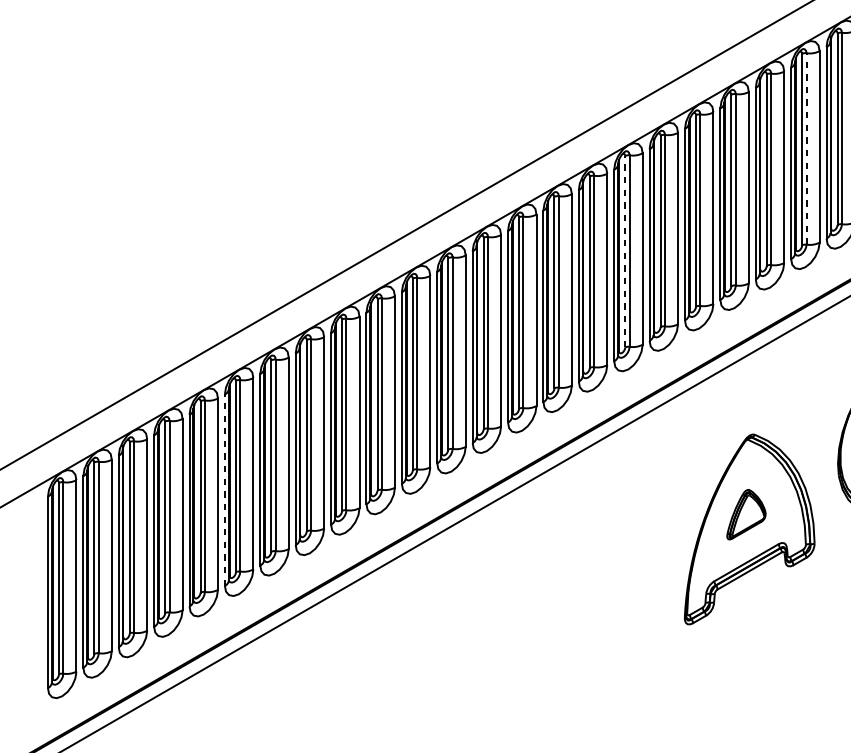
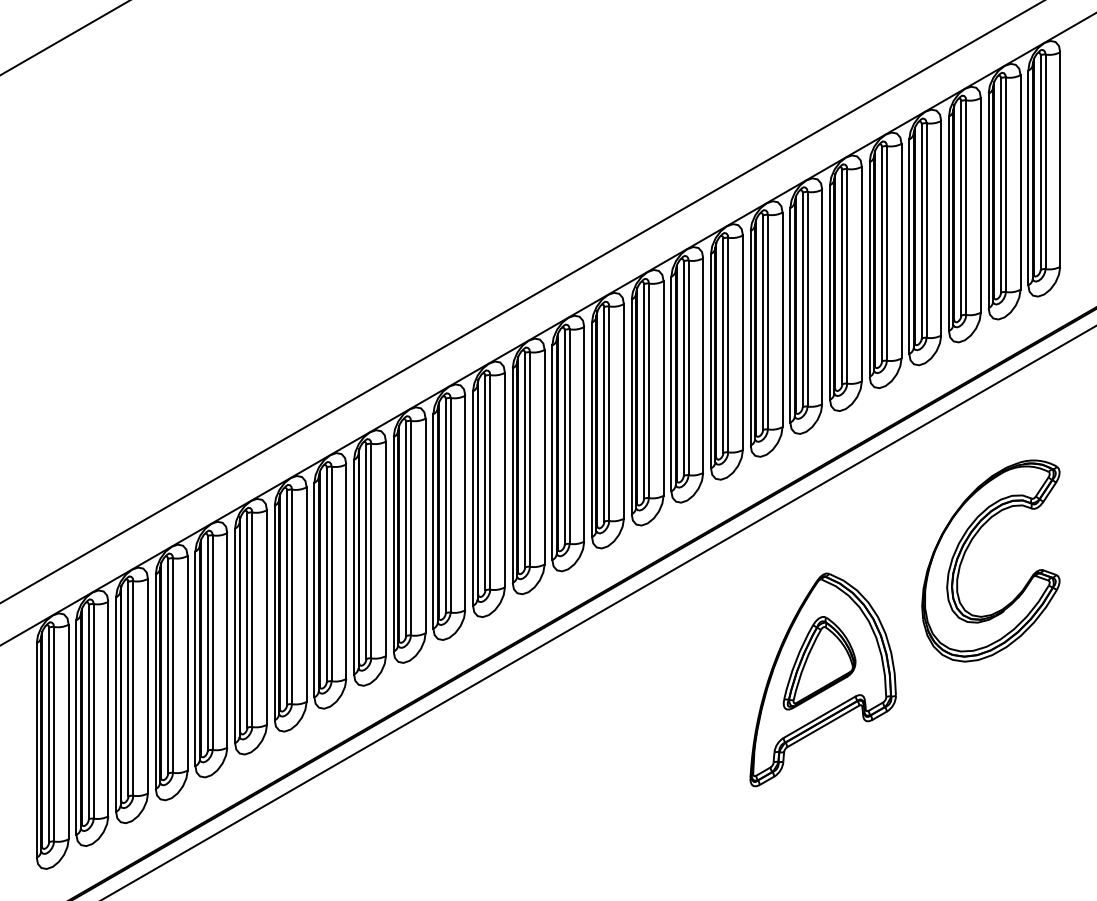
line: (806, 148) -> (886, 252), dashed -> solid
line: (625, 251) -> (683, 368), dashed -> solid
line: (225, 489) -> (235, 635), dashed -> solid
part: (746, 514) -> (819, 663), size x1.67

